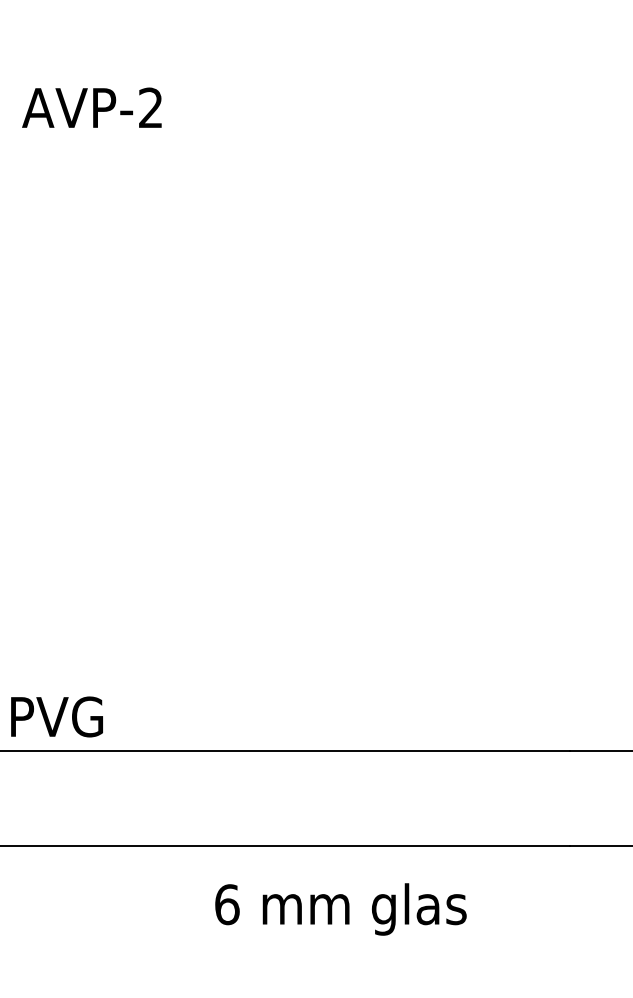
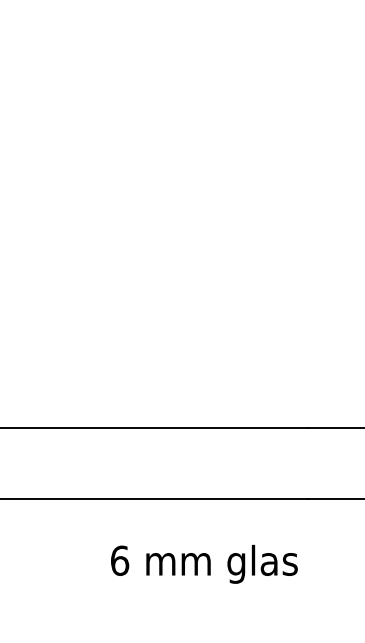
text: (340, 909) -> (204, 564), moved

